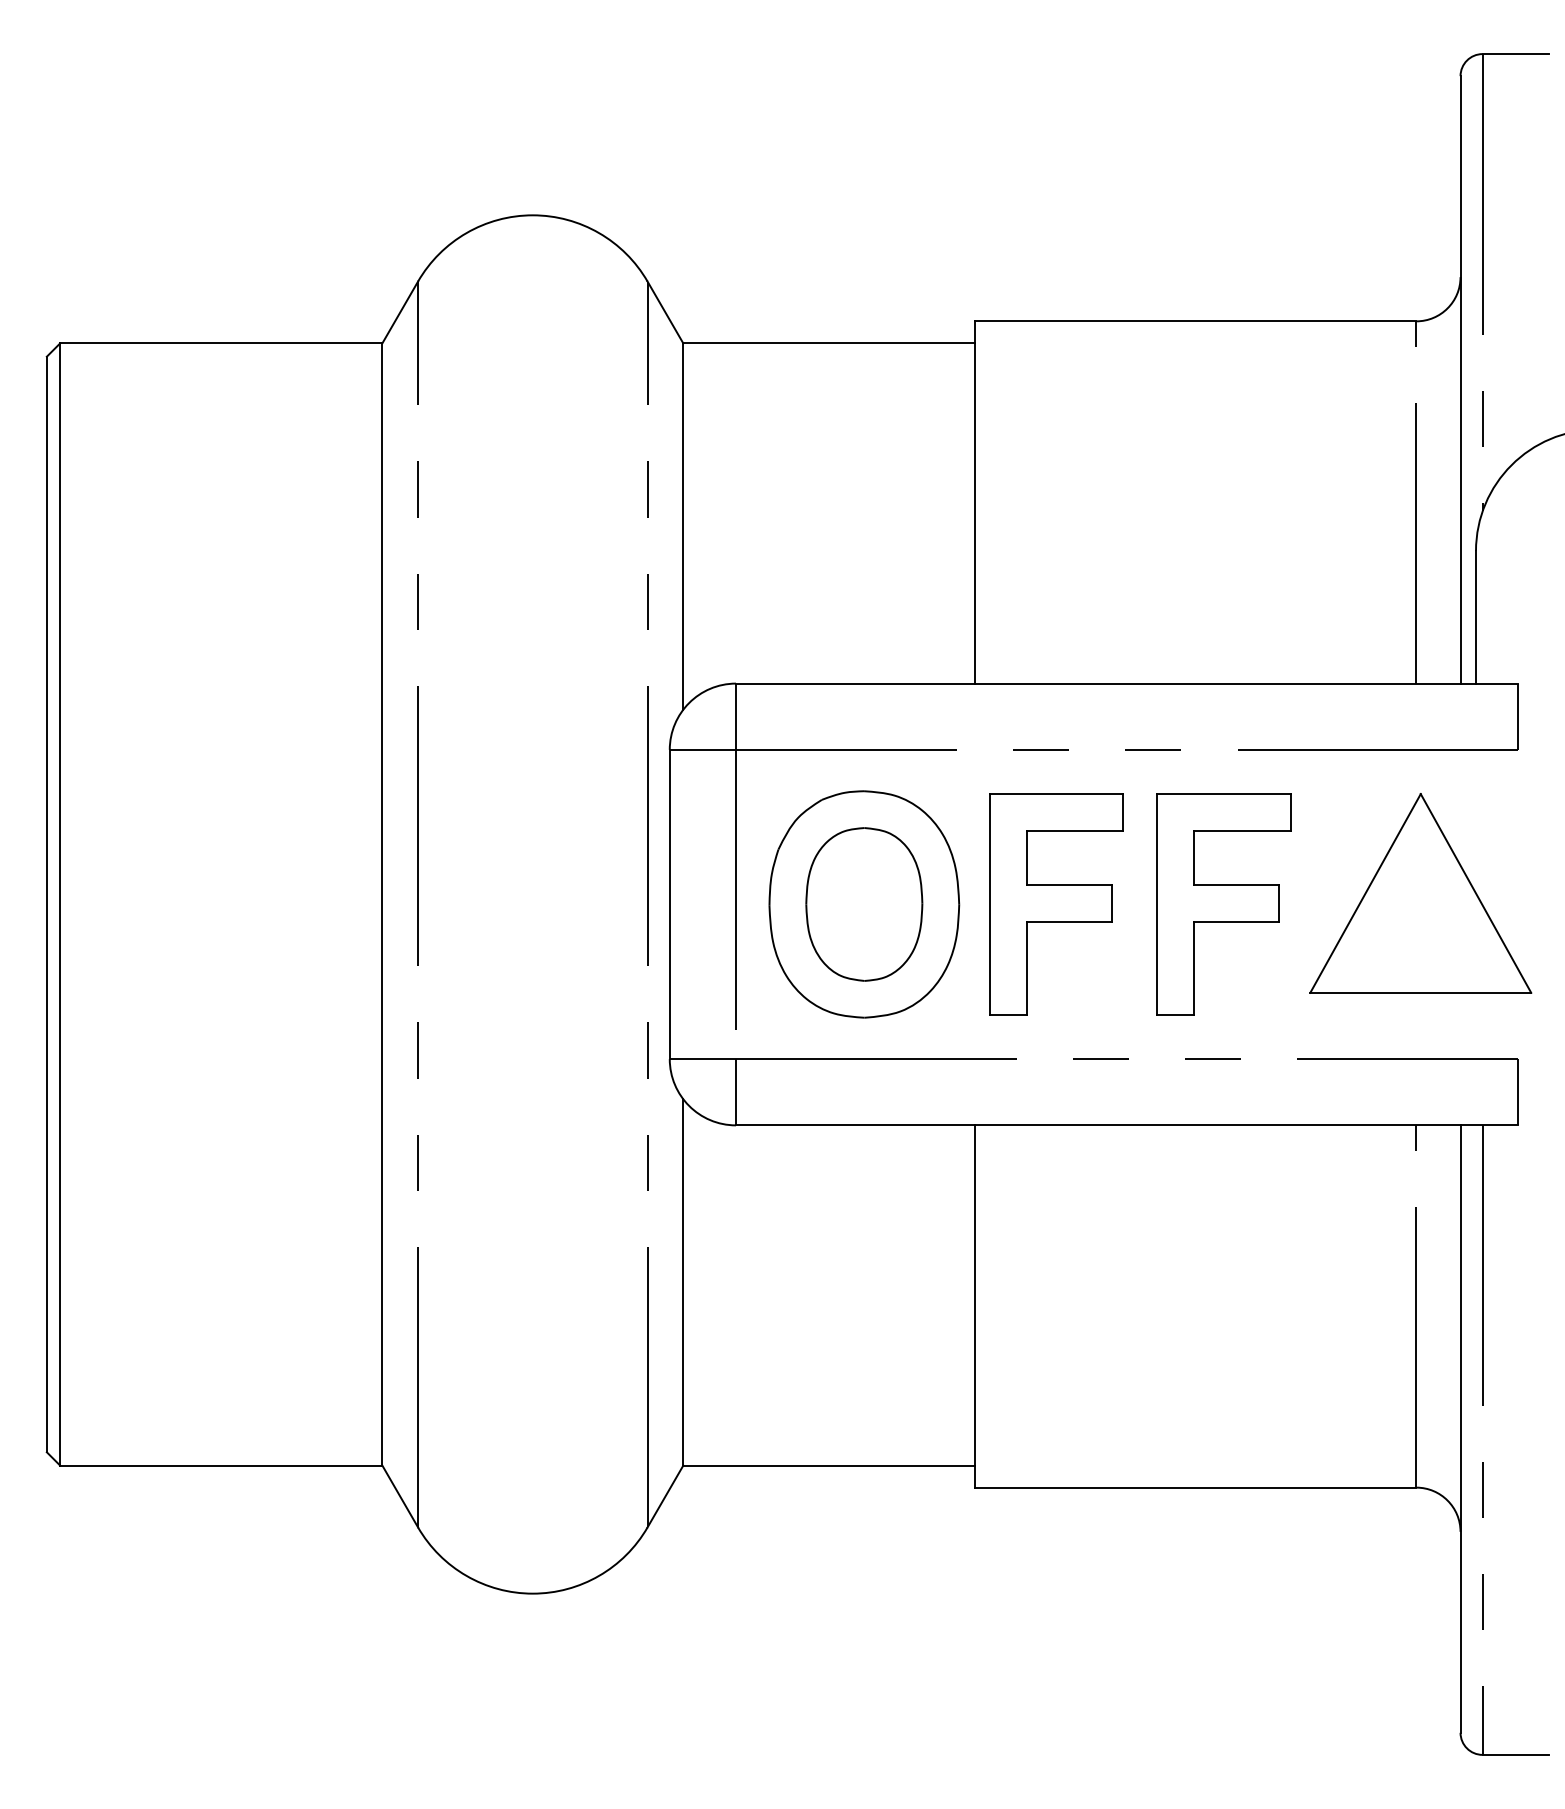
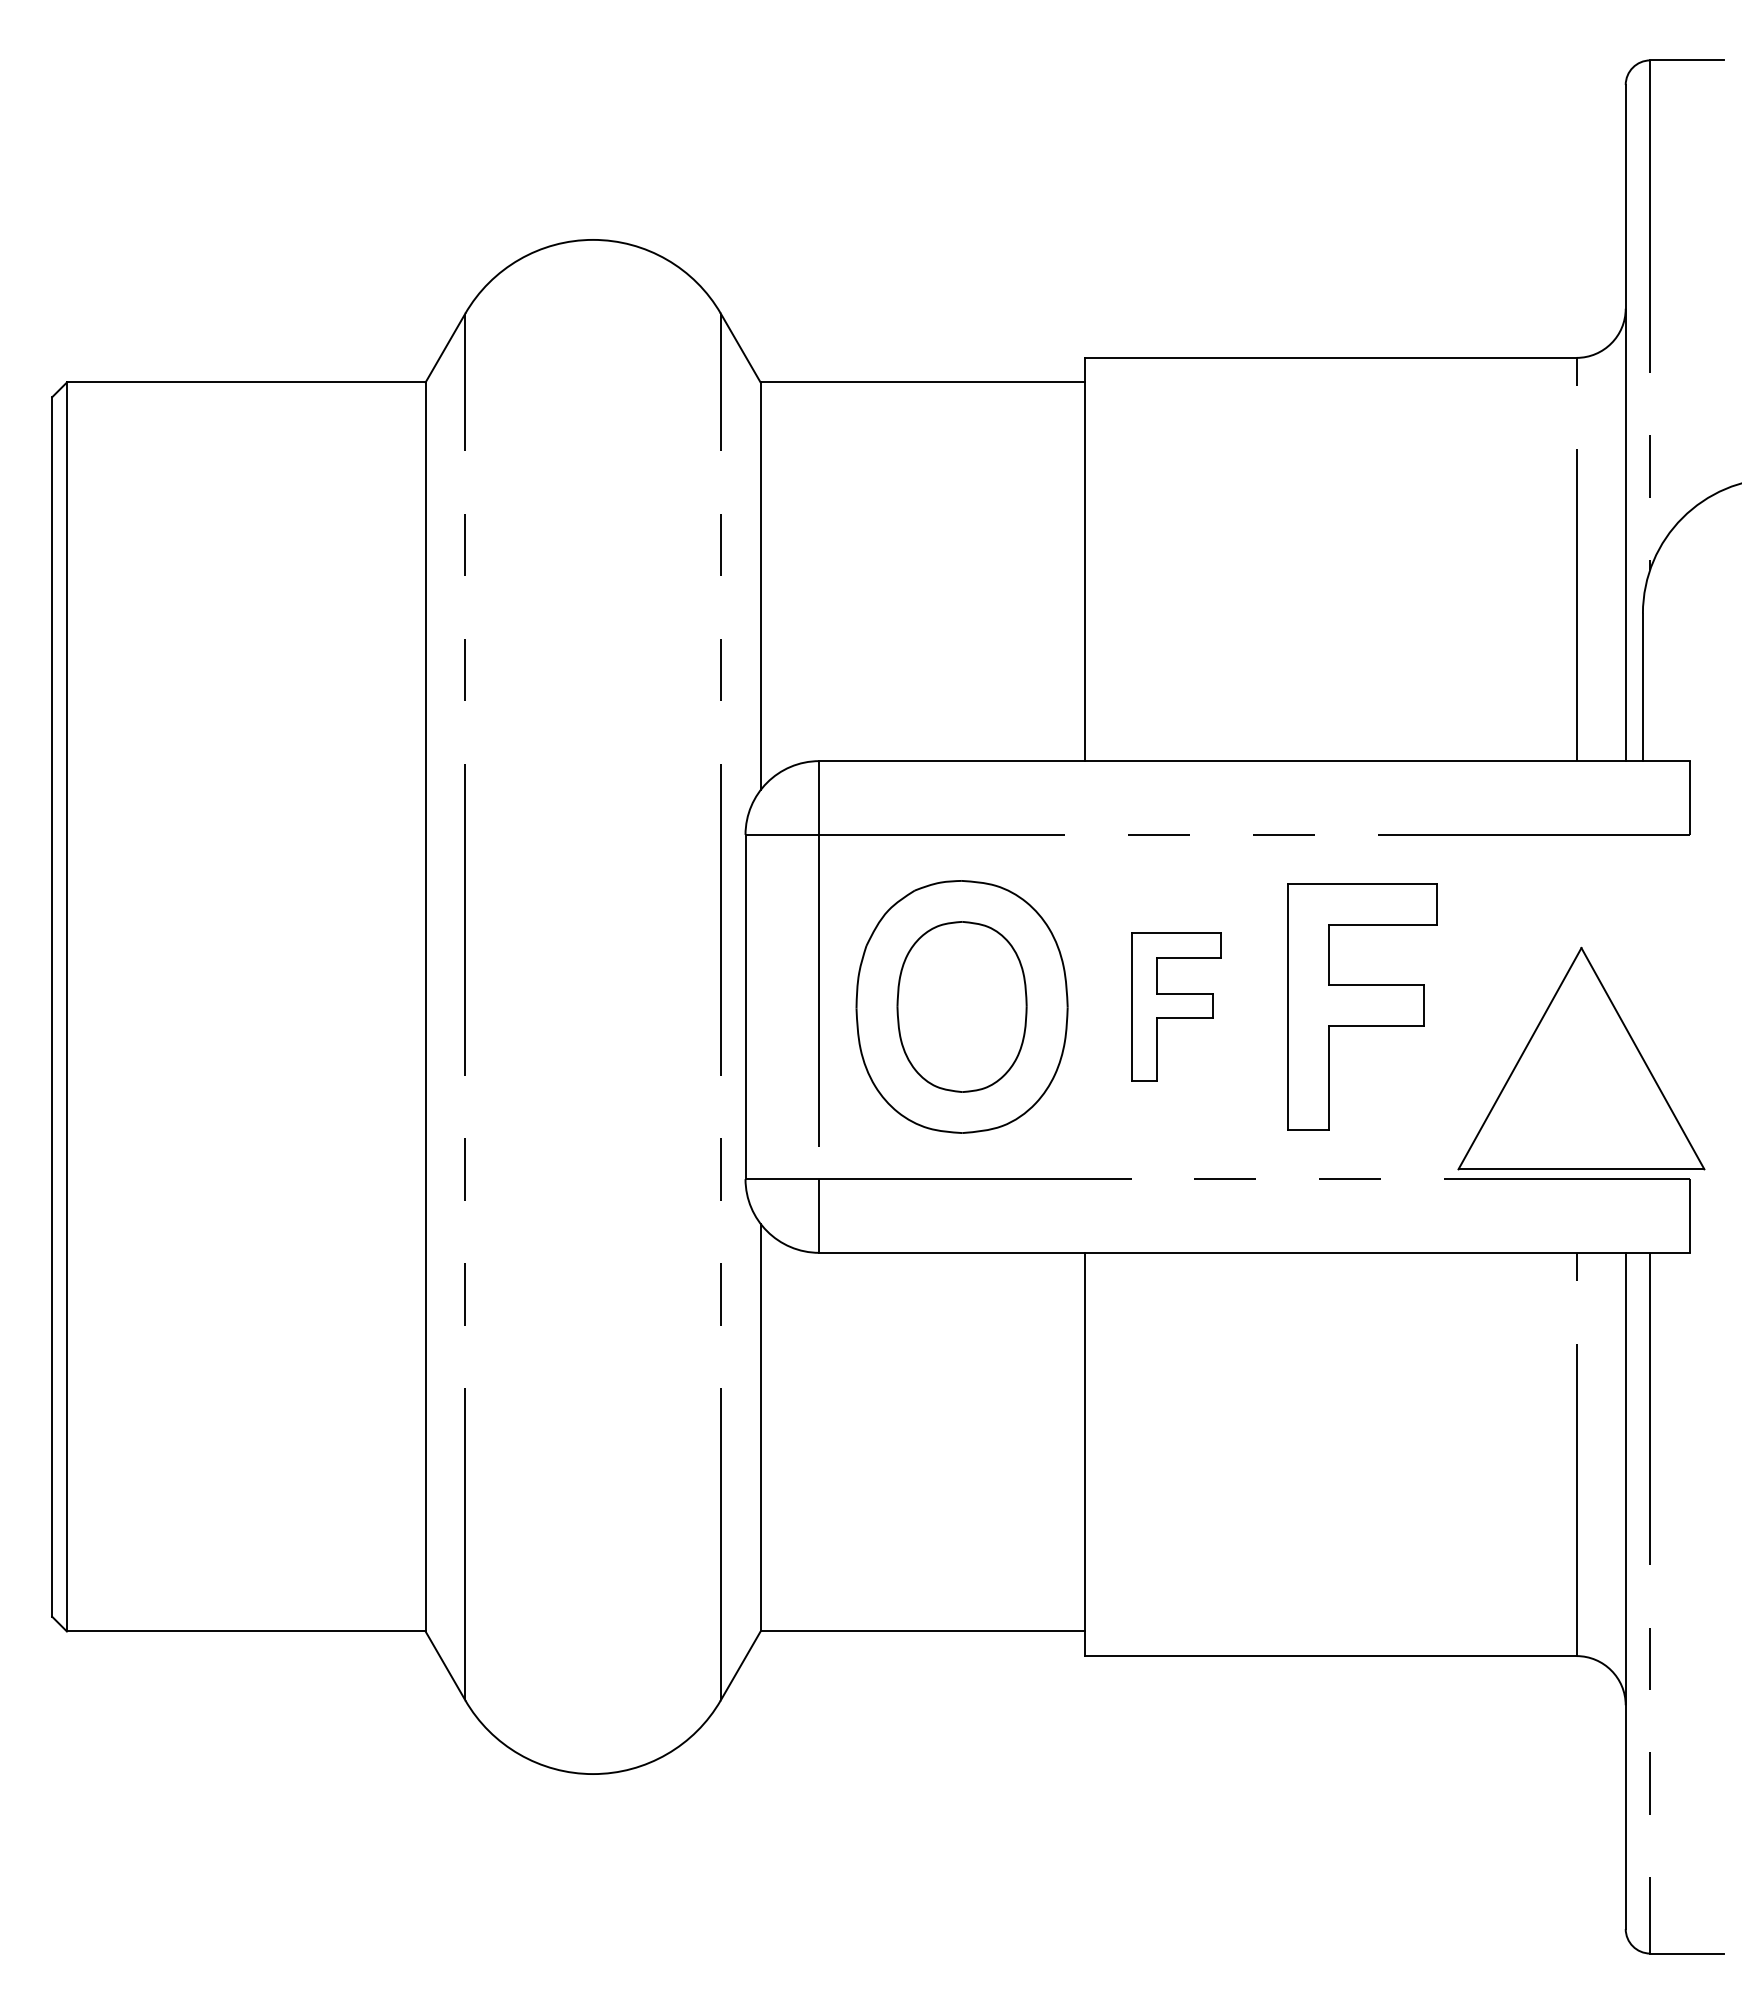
part: (1420, 893) -> (1581, 1058), moved
part: (1056, 904) -> (1176, 1006), size x0.6

